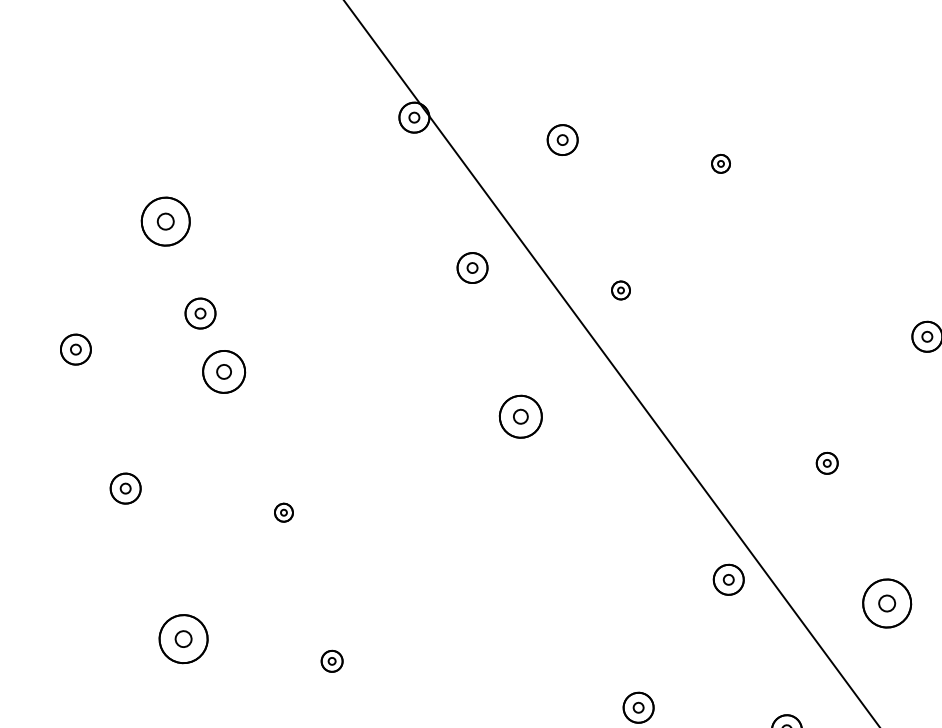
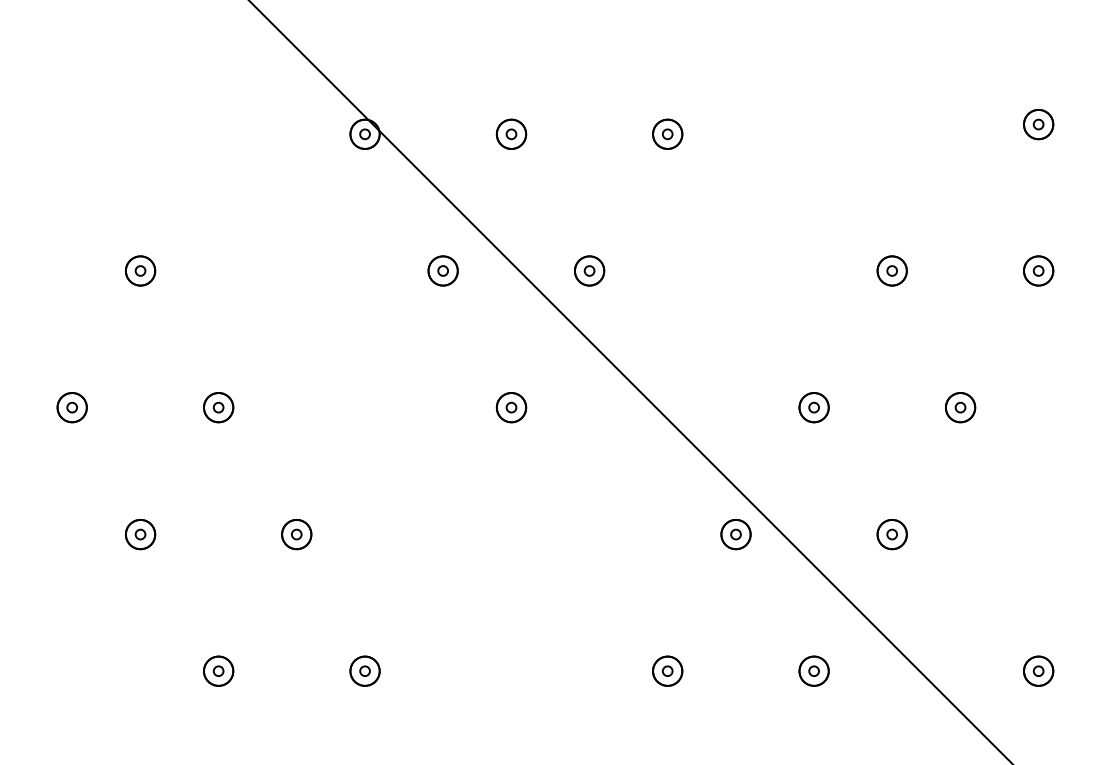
part: (720, 163) -> (667, 133), size x1.67
part: (166, 221) -> (140, 270), size x0.62
part: (620, 289) -> (589, 270), size x1.67
part: (199, 313) -> (186, 354), removed
part: (224, 371) -> (218, 407), size x0.71
part: (520, 416) -> (511, 407), size x0.71
part: (826, 463) -> (813, 407), size x1.43
part: (283, 512) -> (296, 534), size x1.67
part: (886, 603) -> (891, 534), size x0.62
part: (183, 638) -> (218, 670), size x0.62
part: (331, 660) -> (364, 670), size x1.43

